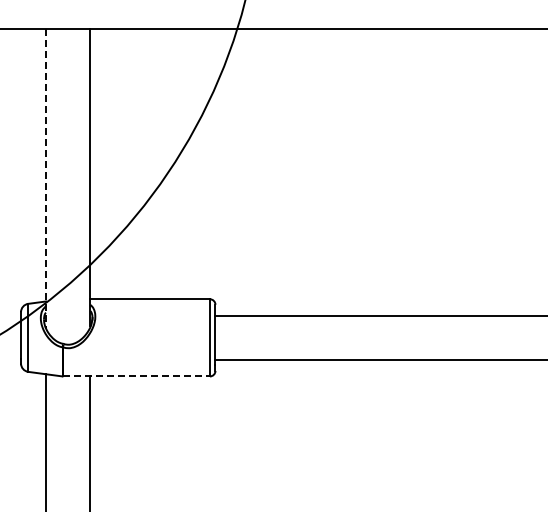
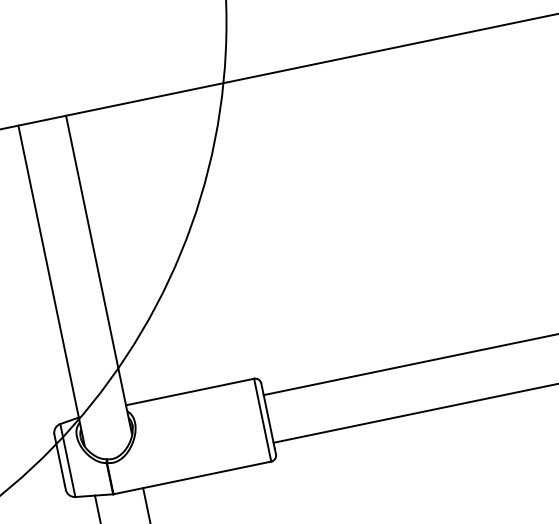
line: (46, 179) -> (52, 286), dashed -> solid
line: (136, 376) -> (192, 477), dashed -> solid

